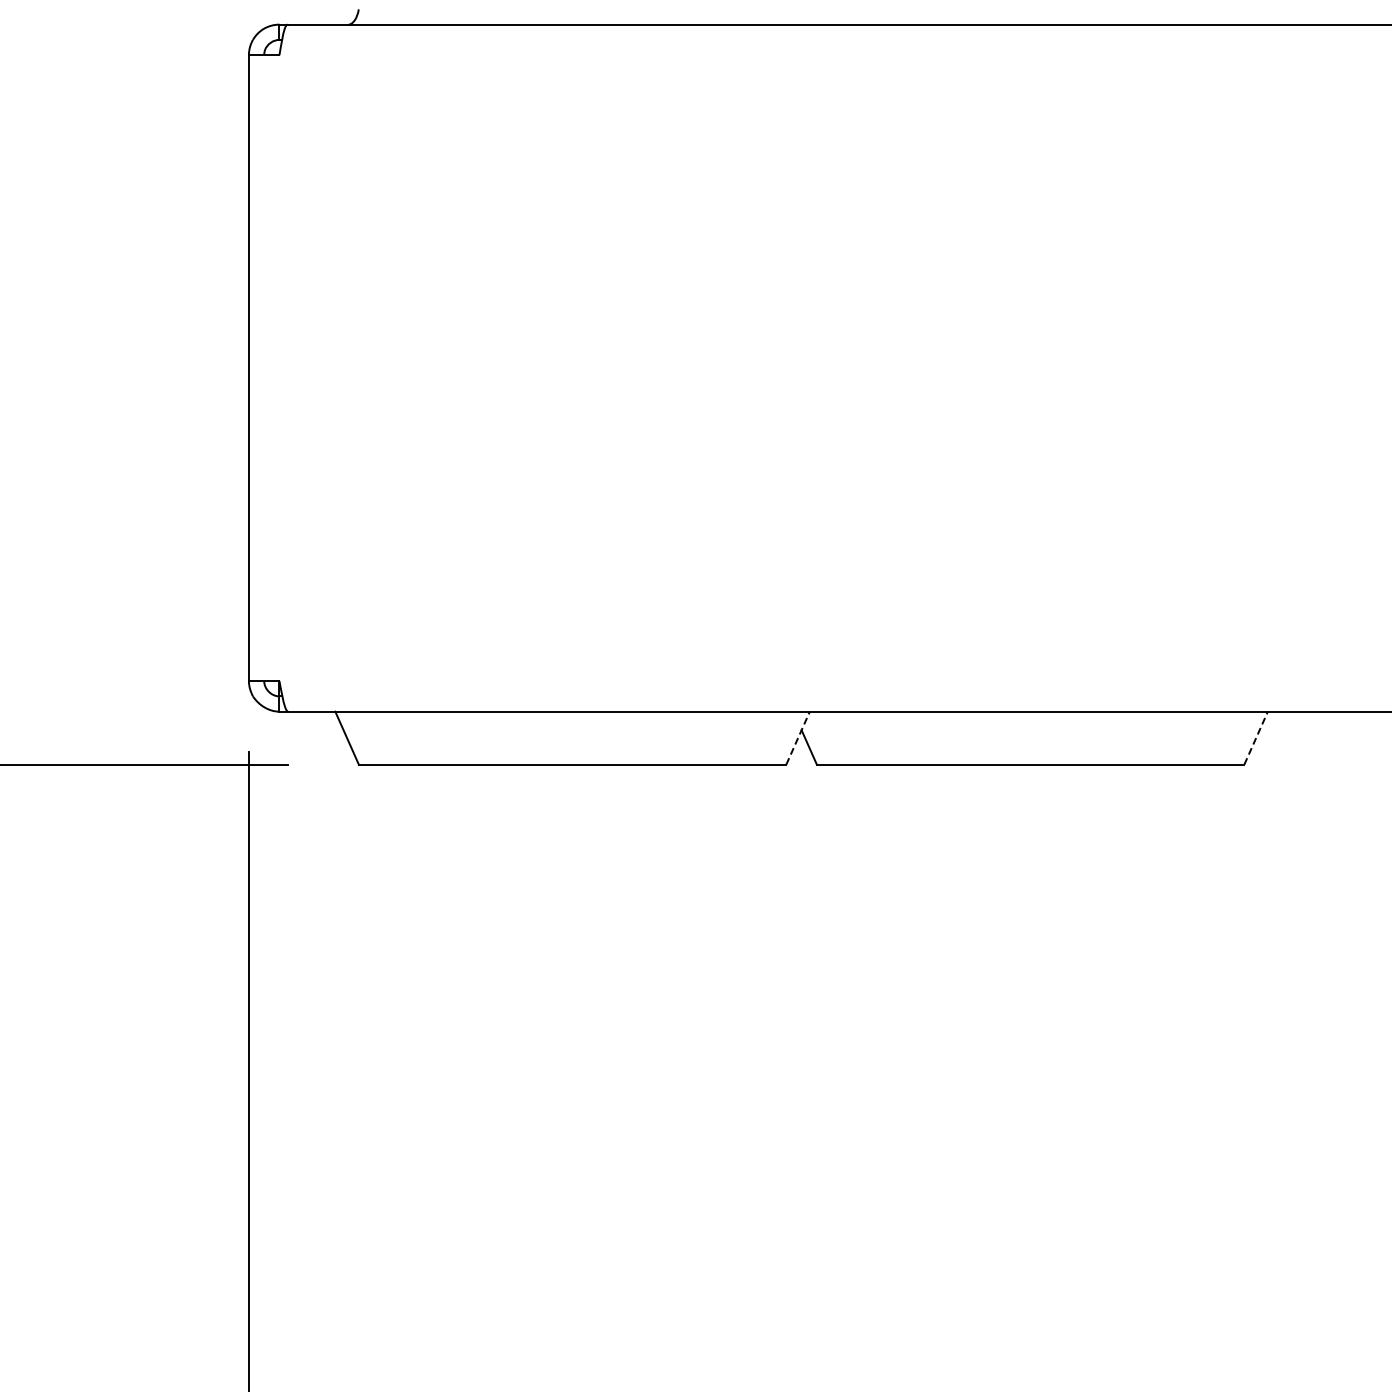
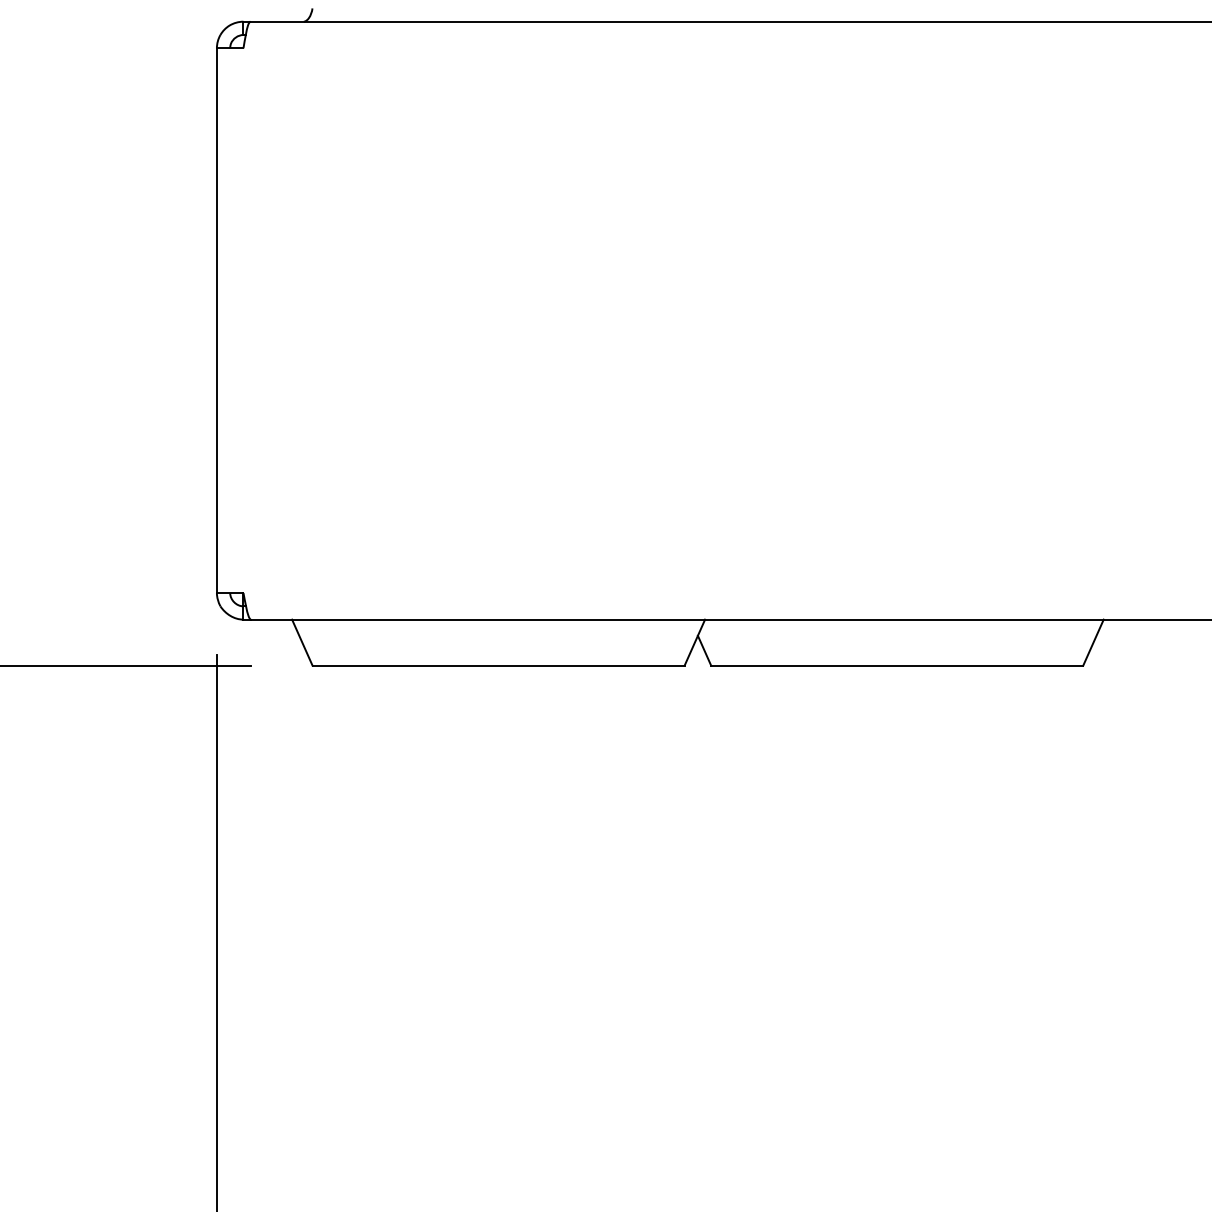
line: (798, 738) -> (695, 642), dashed -> solid
line: (1256, 738) -> (1093, 642), dashed -> solid

